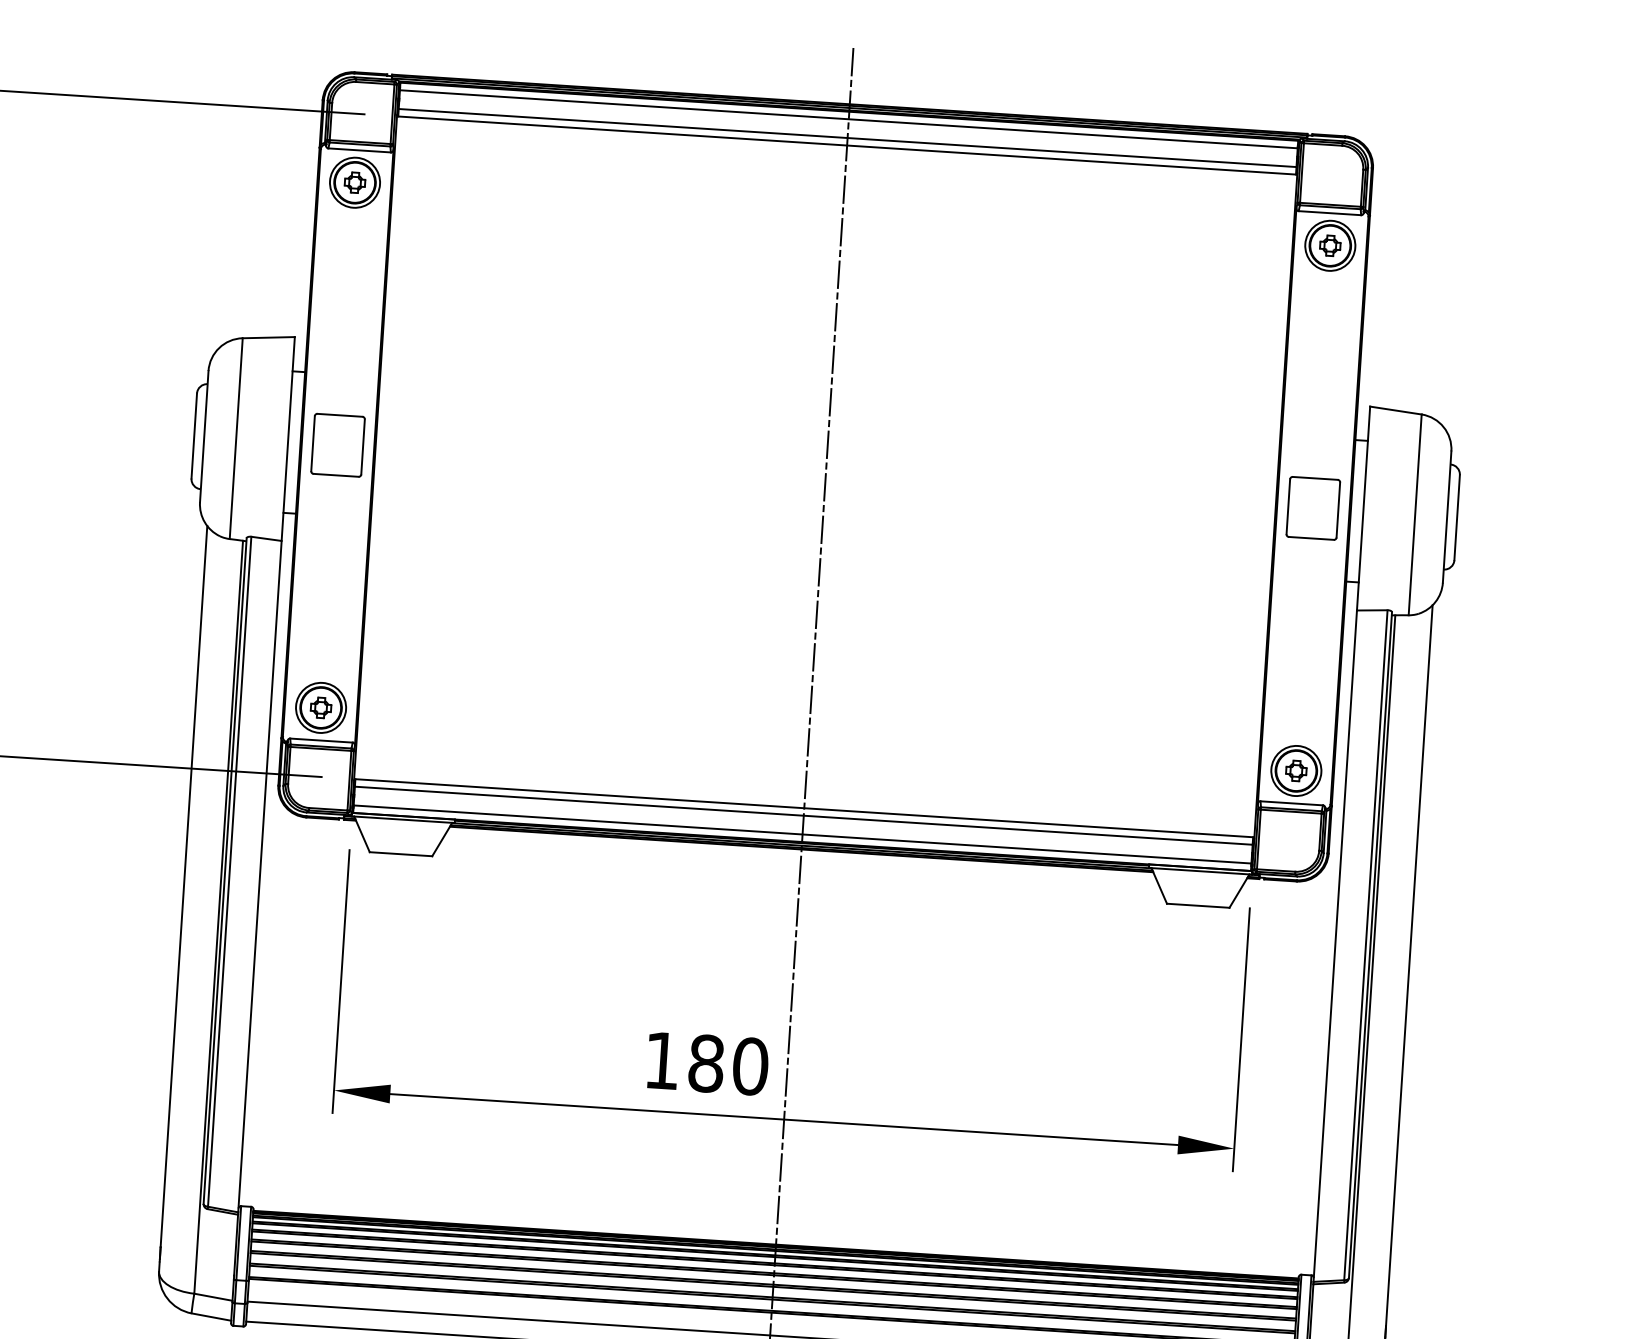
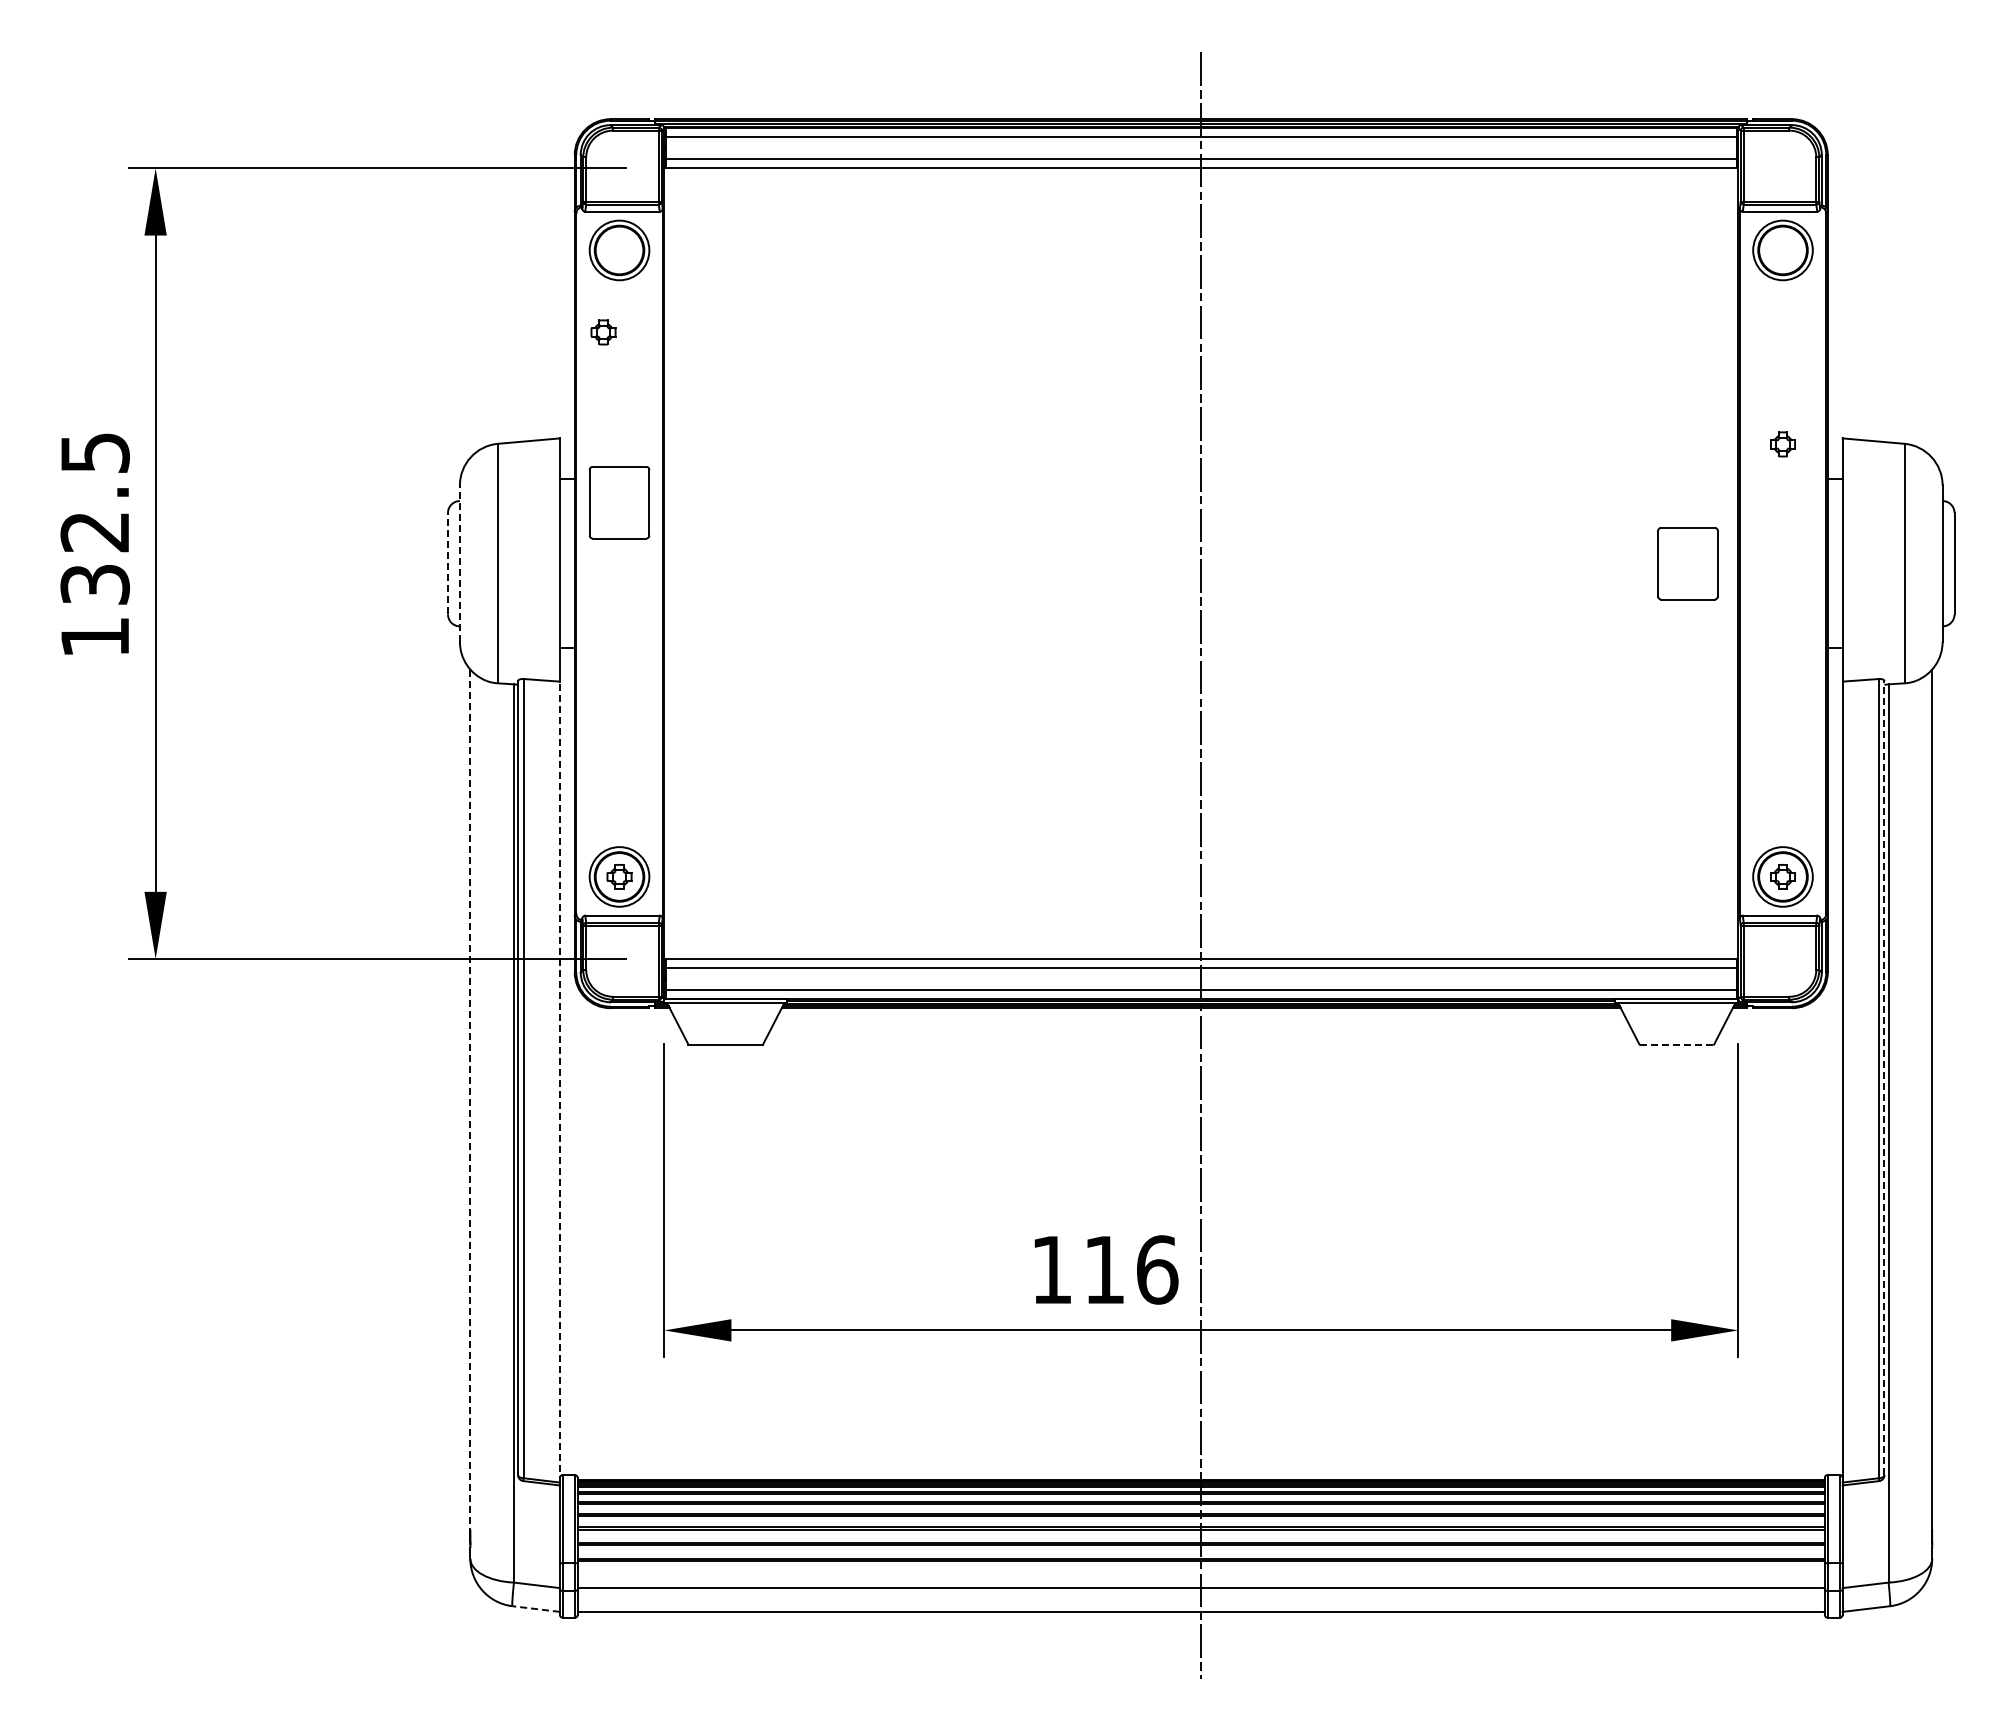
part: (355, 182) -> (603, 332), moved
part: (1329, 245) -> (1782, 444), moved
line: (194, 435) -> (448, 563), solid -> dashed
line: (203, 436) -> (459, 563), solid -> dashed
part: (338, 445) -> (619, 502), moved
part: (1312, 508) -> (1687, 563), moved
line: (259, 876) -> (559, 1081), solid -> dashed
line: (184, 887) -> (470, 1100), solid -> dashed
line: (1198, 905) -> (1677, 1044), solid -> dashed
line: (1370, 944) -> (1884, 1077), solid -> dashed
text: (728, 1064) -> (1131, 1269), 180 -> 116
line: (211, 1317) -> (536, 1609), solid -> dashed

